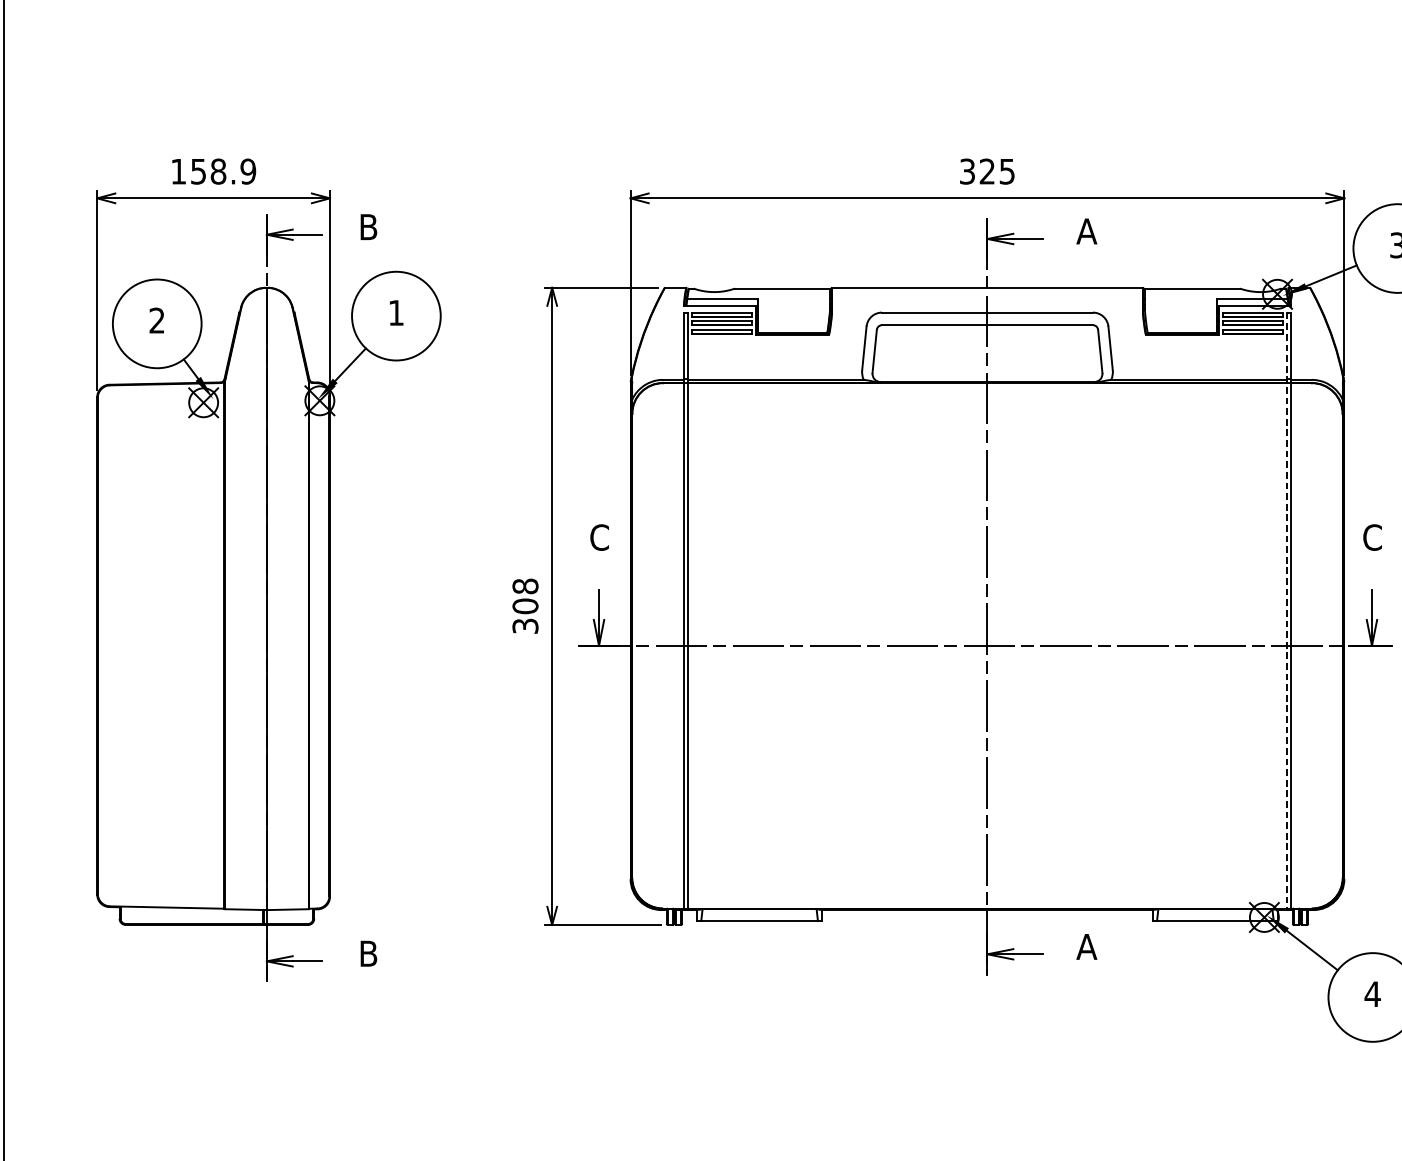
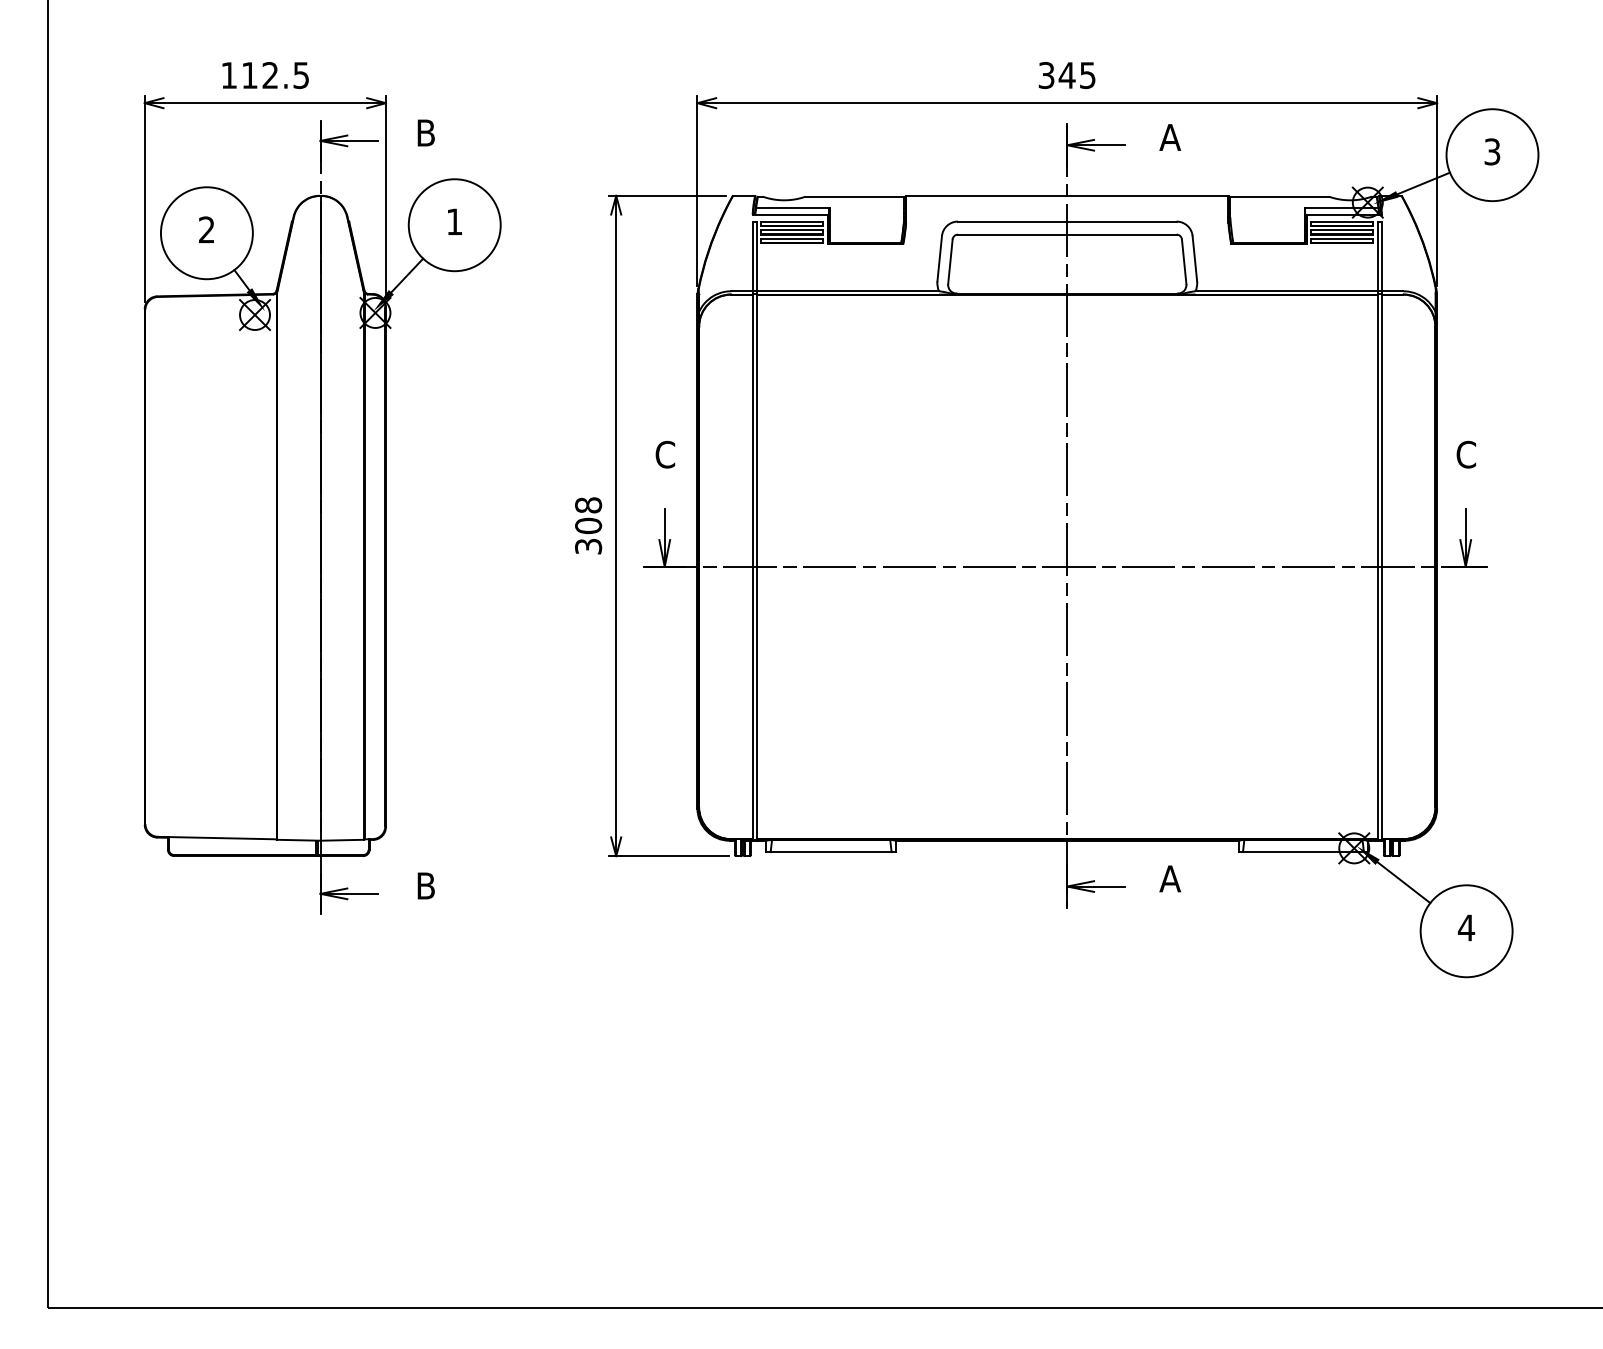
text: (223, 171) -> (275, 75), 158.9 -> 112.5
text: (986, 171) -> (1066, 75), 325 -> 345
line: (1286, 611) -> (1377, 531), dashed -> solid

